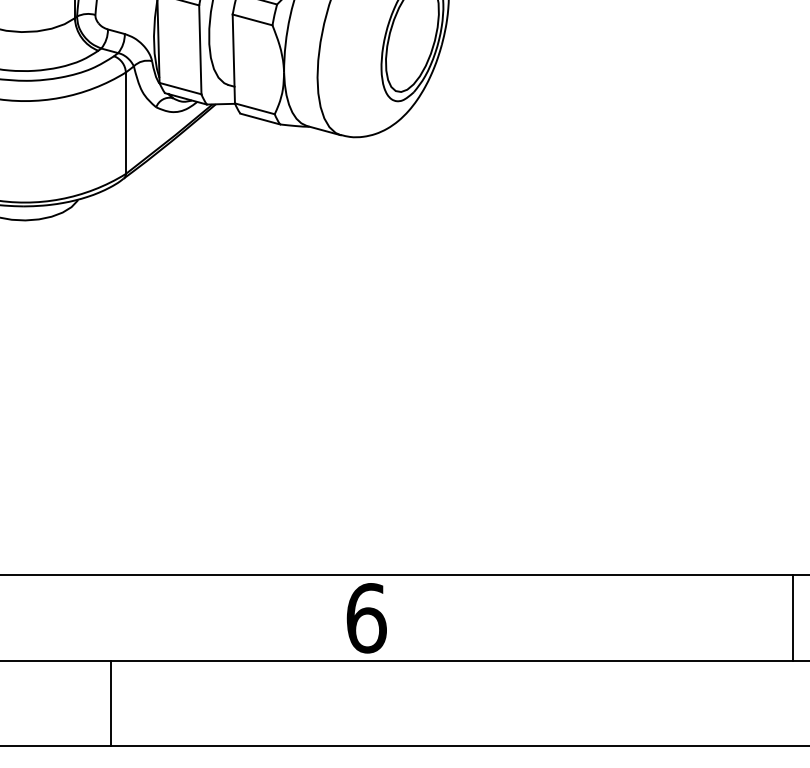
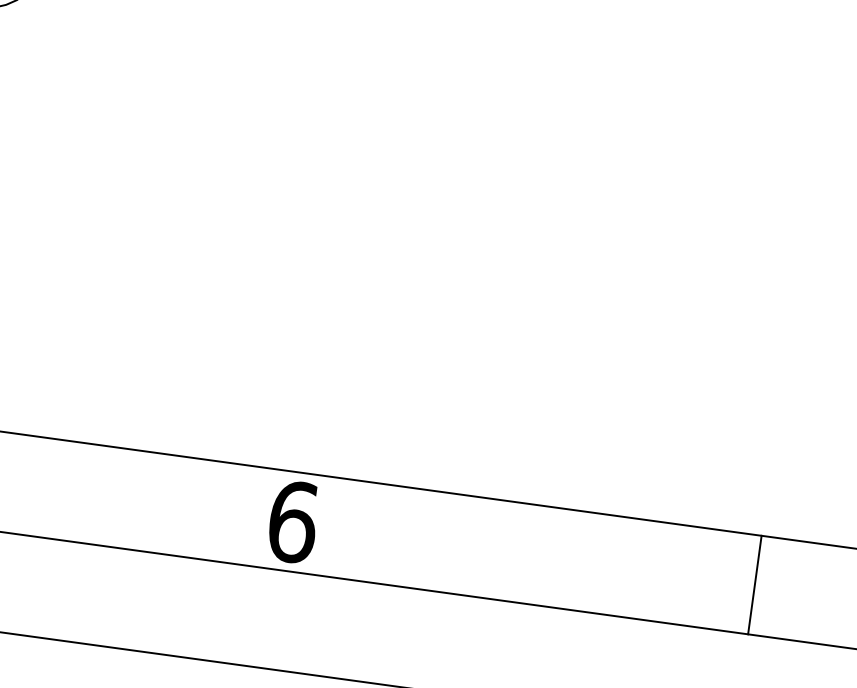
line: (793, 617) -> (755, 584), moved

